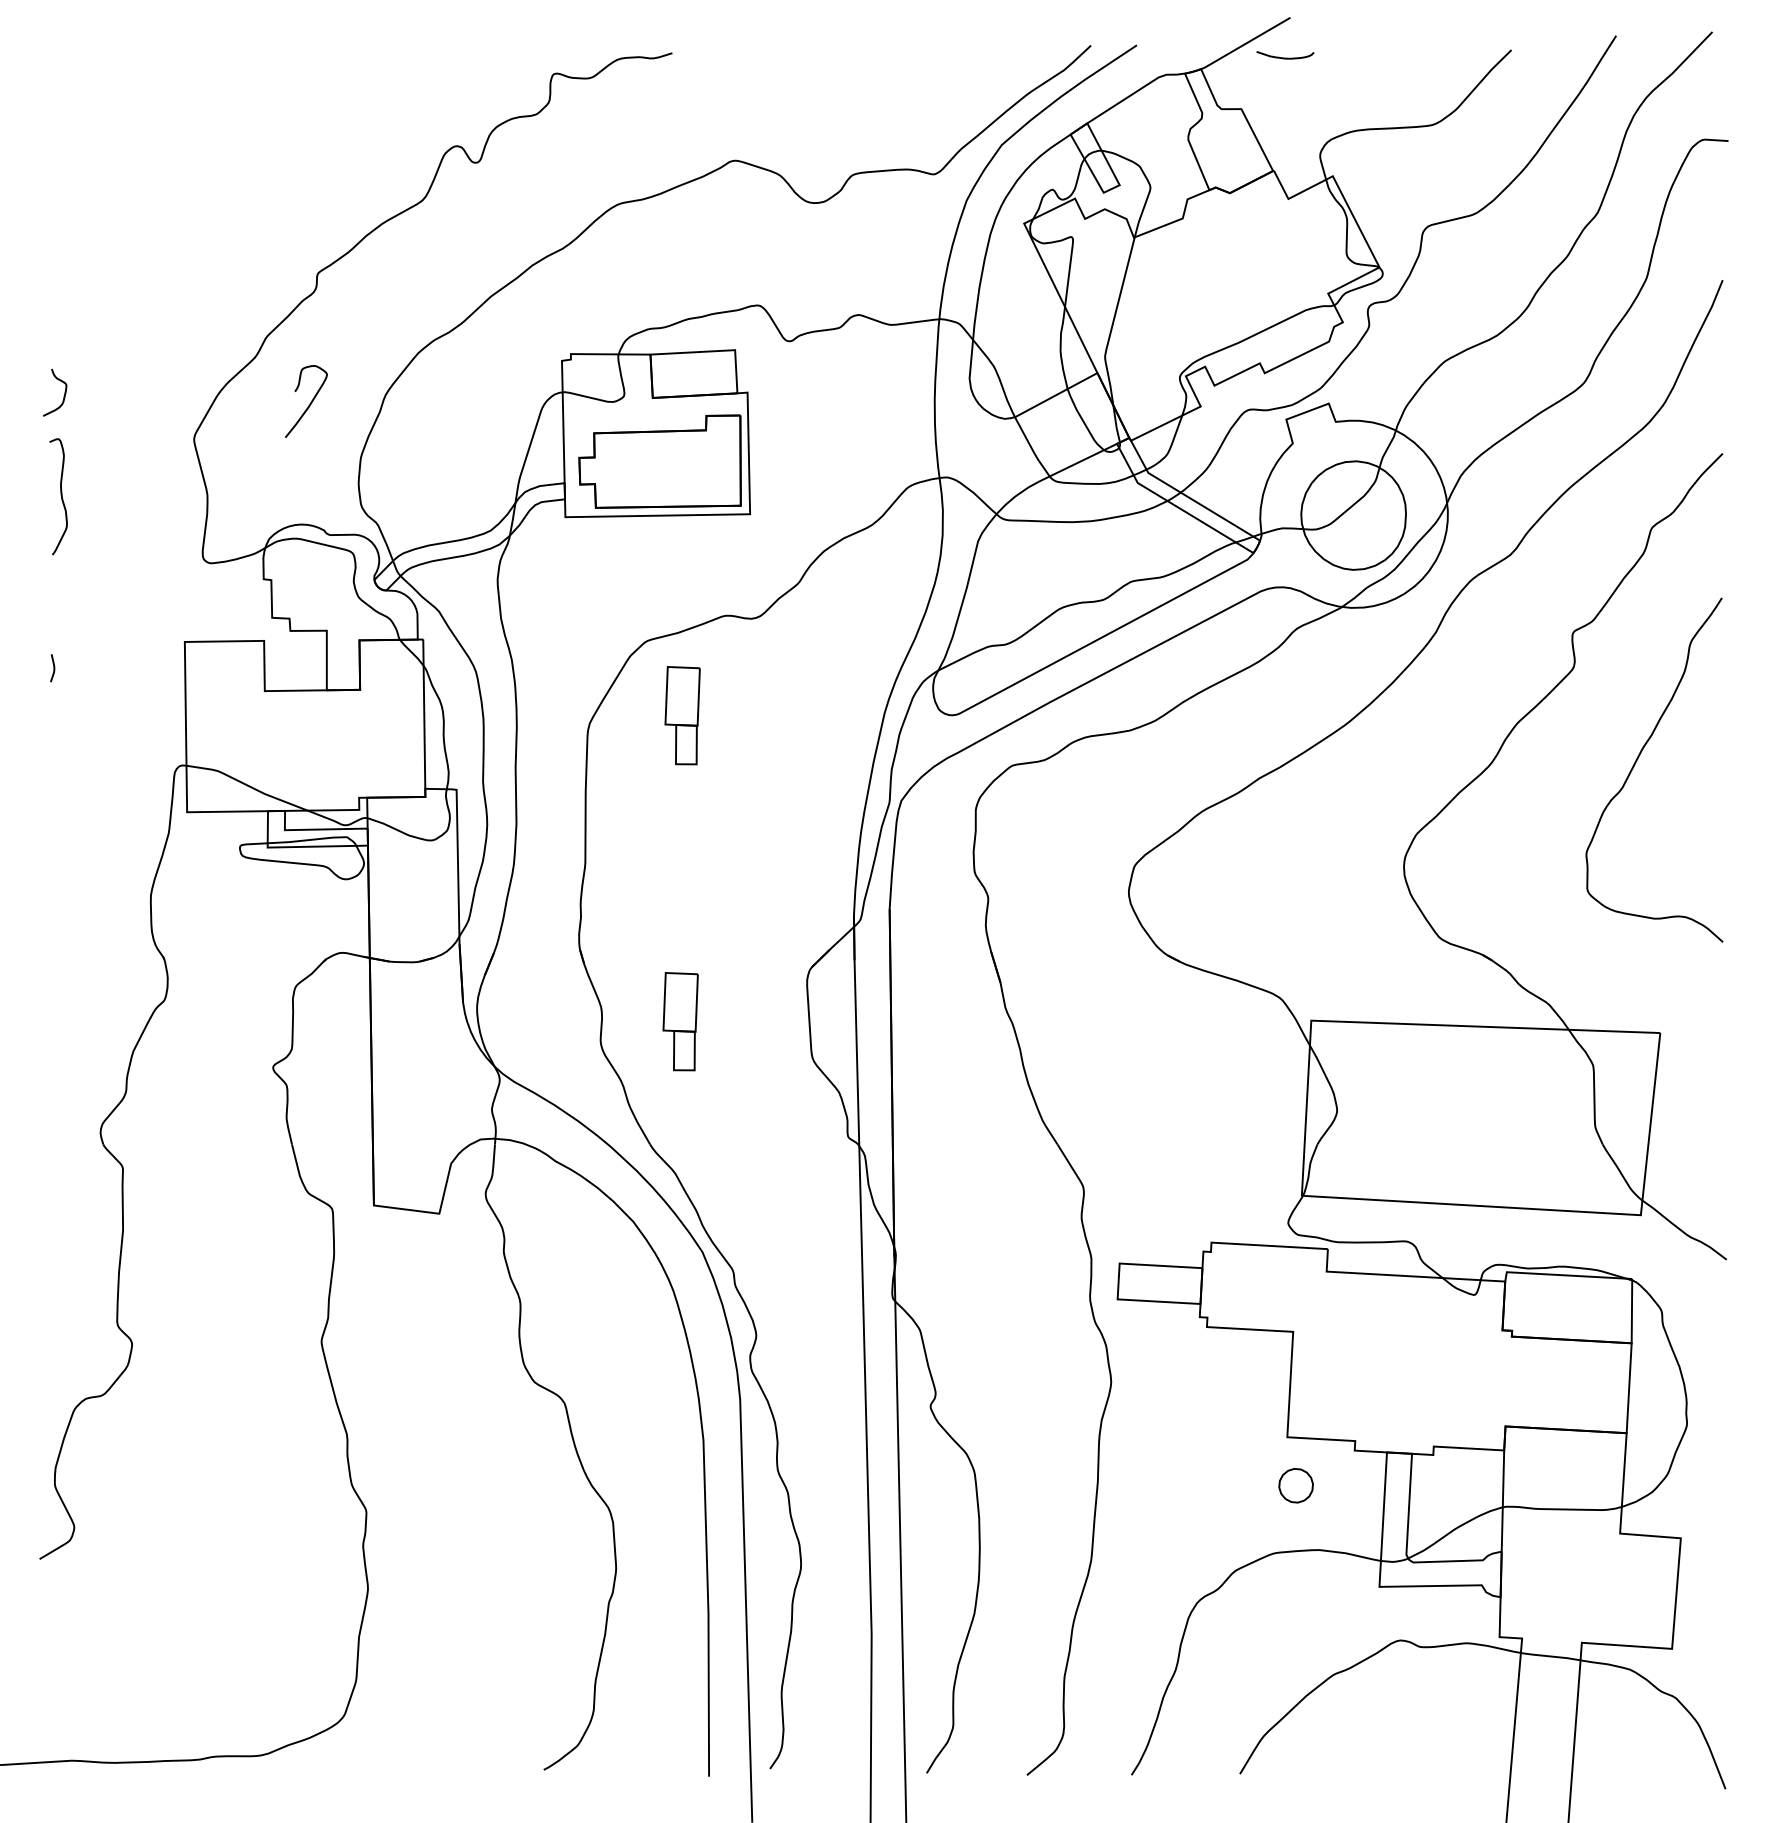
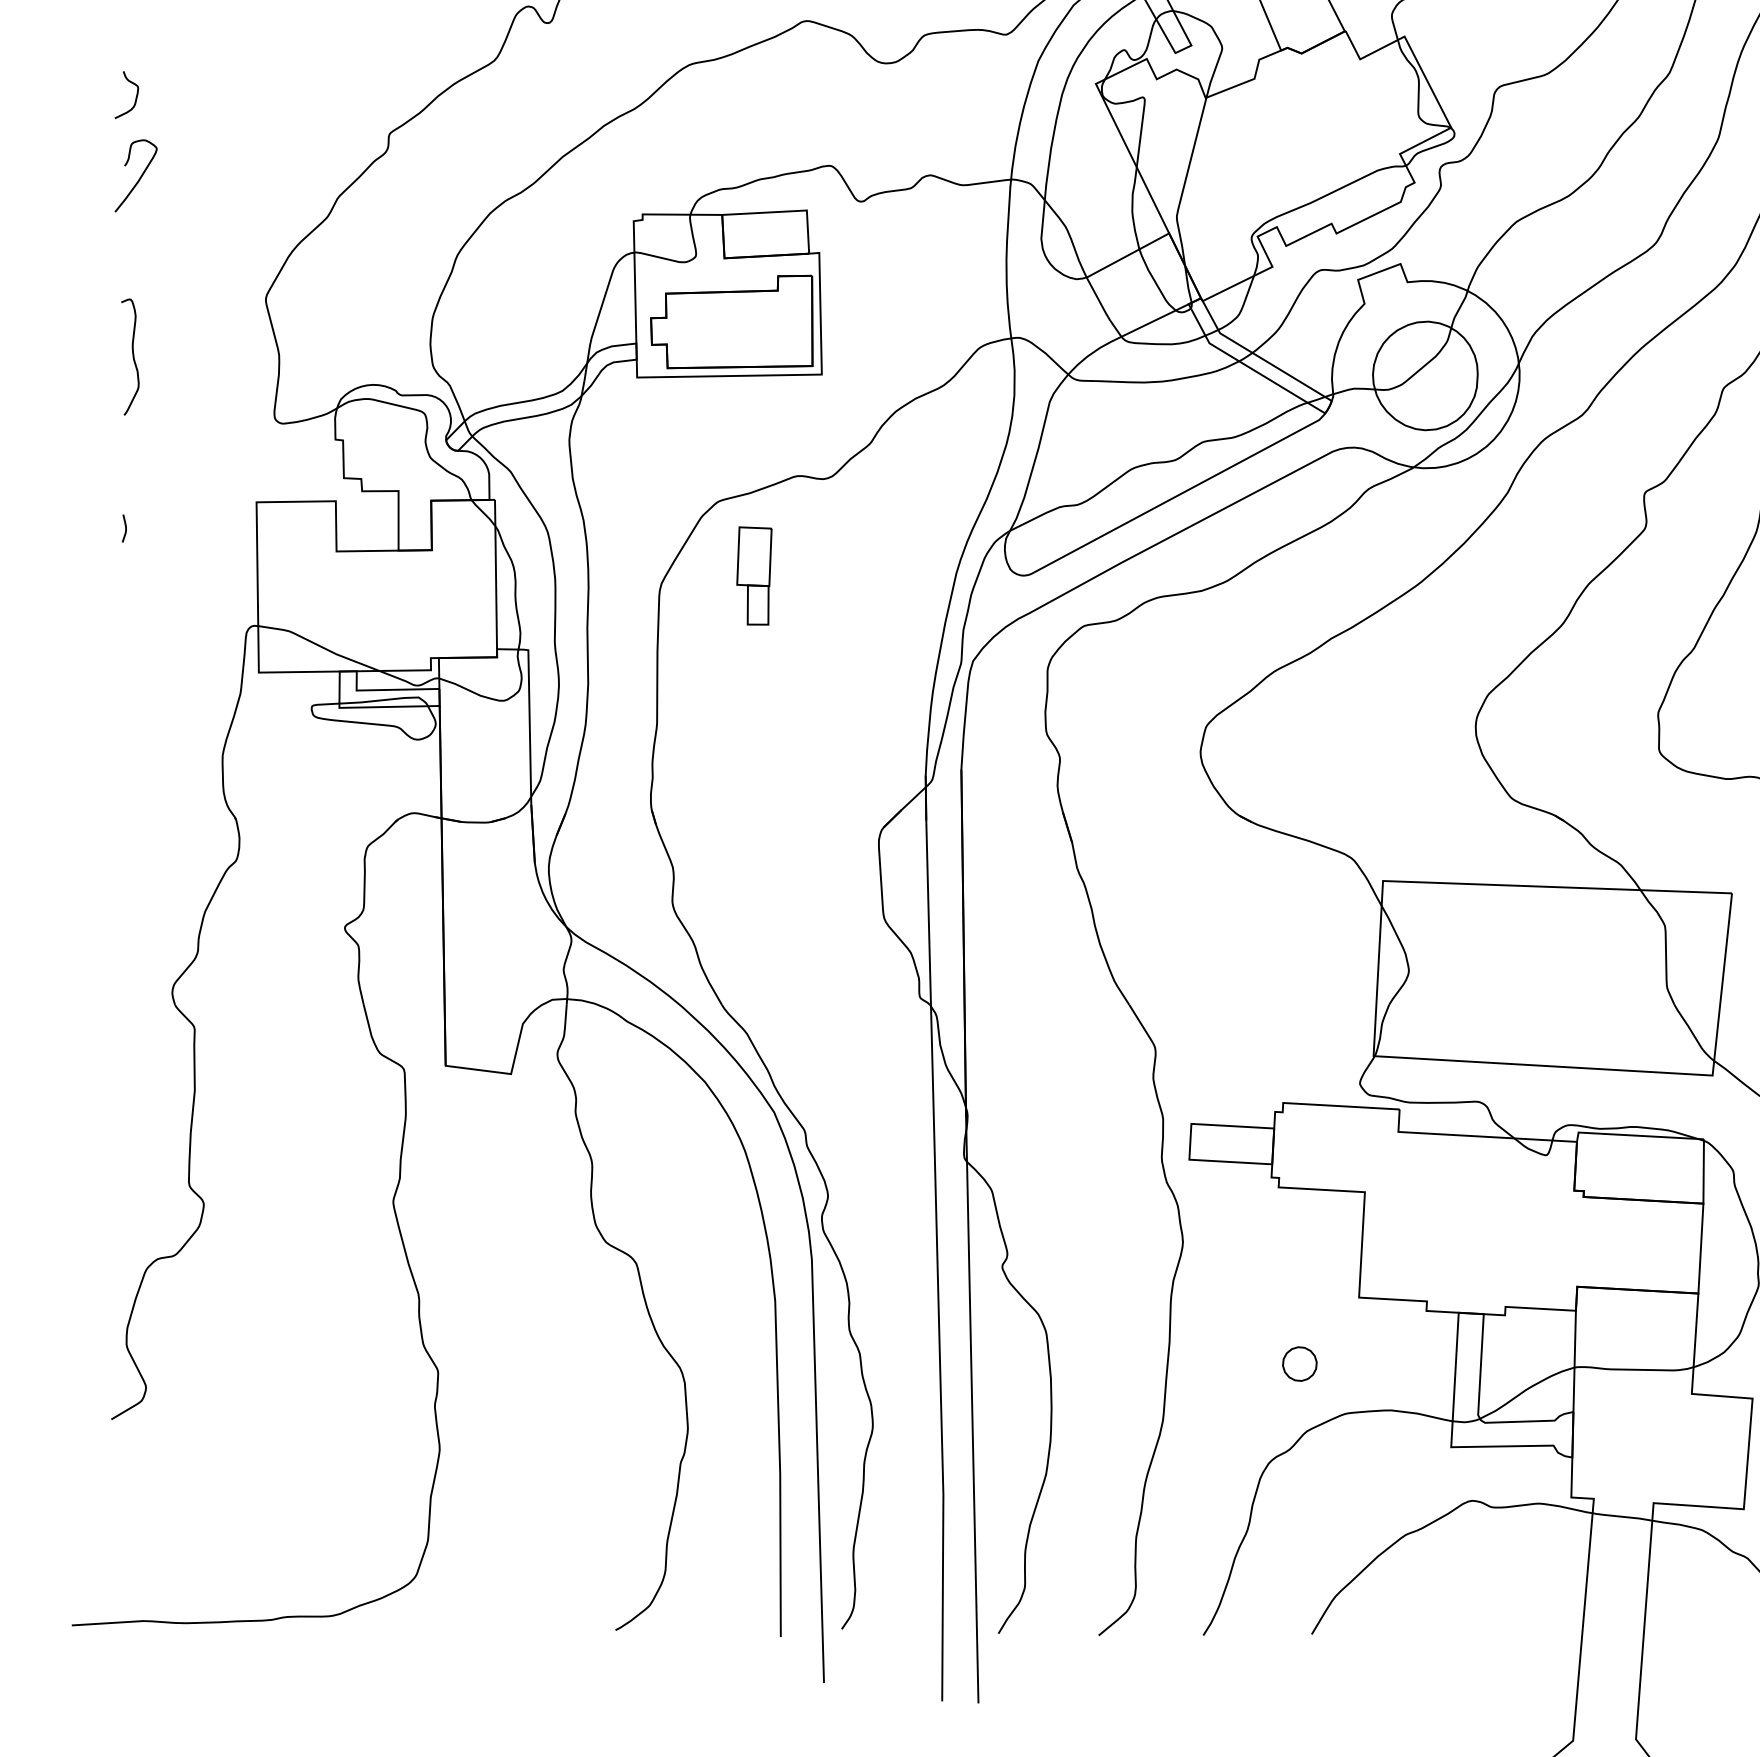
curve: (63, 396) -> (135, 98), moved
curve: (309, 403) -> (139, 177), moved
part: (680, 1021) -> (752, 881), removed
part: (1295, 1485) -> (1299, 1363), moved

